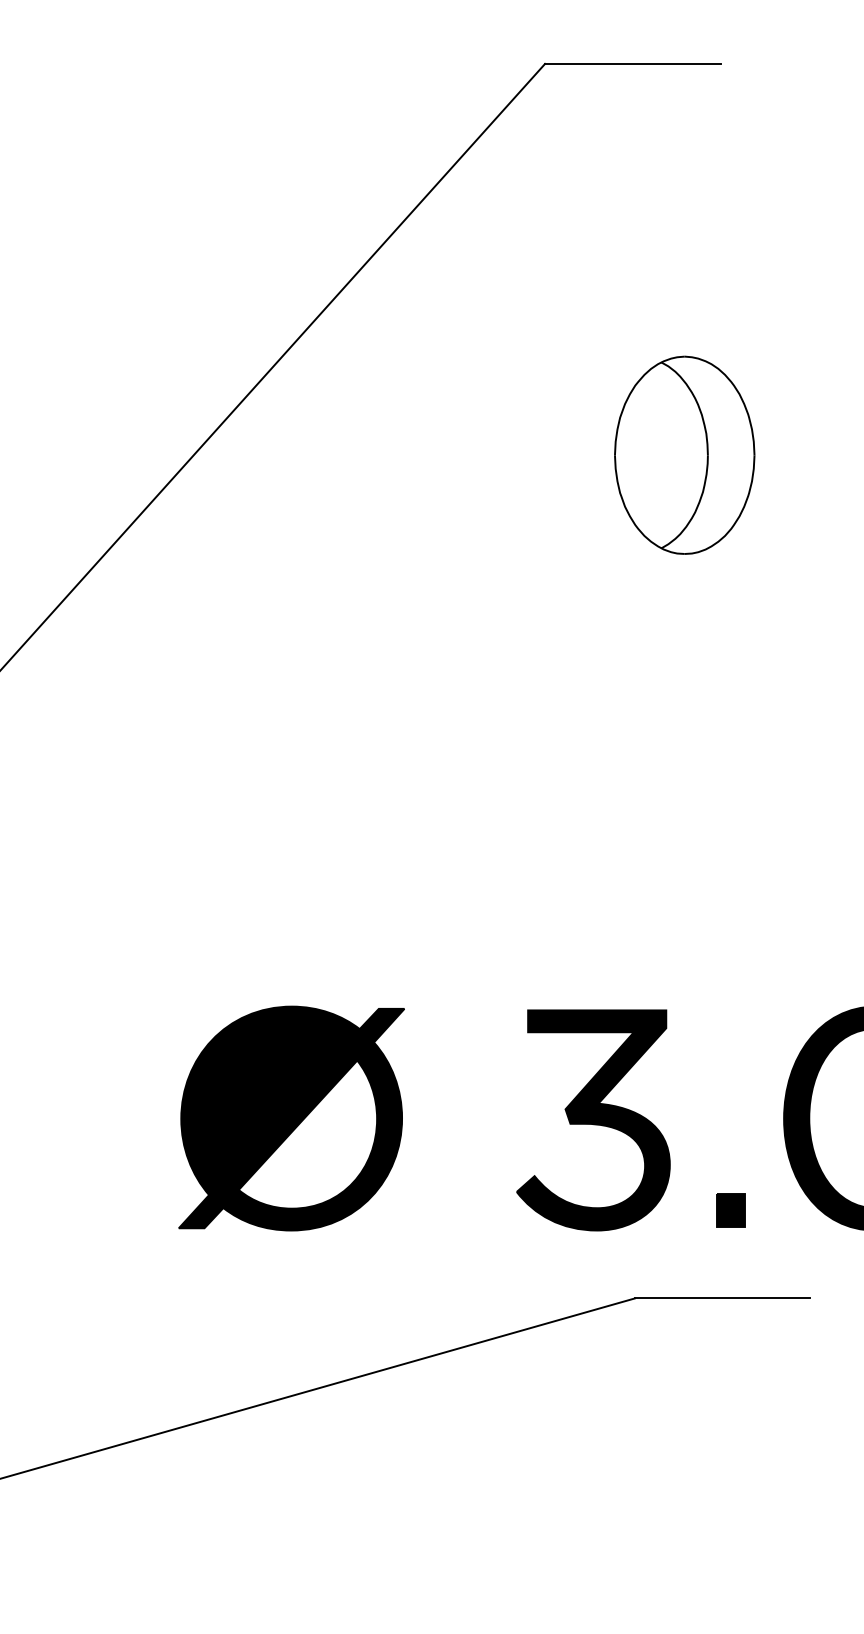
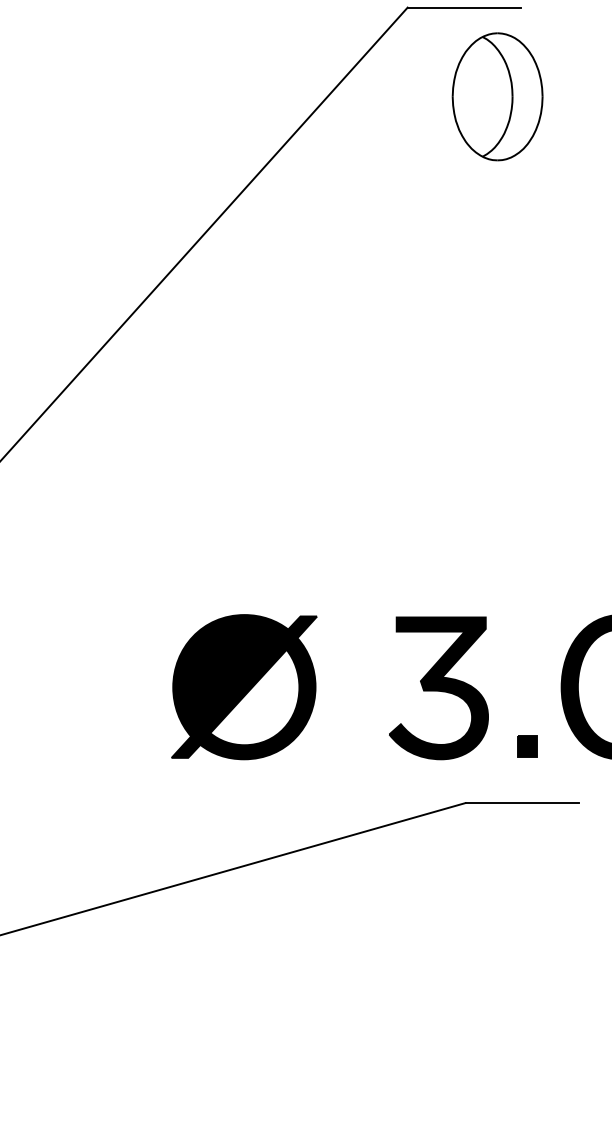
part: (684, 454) -> (497, 96), moved

